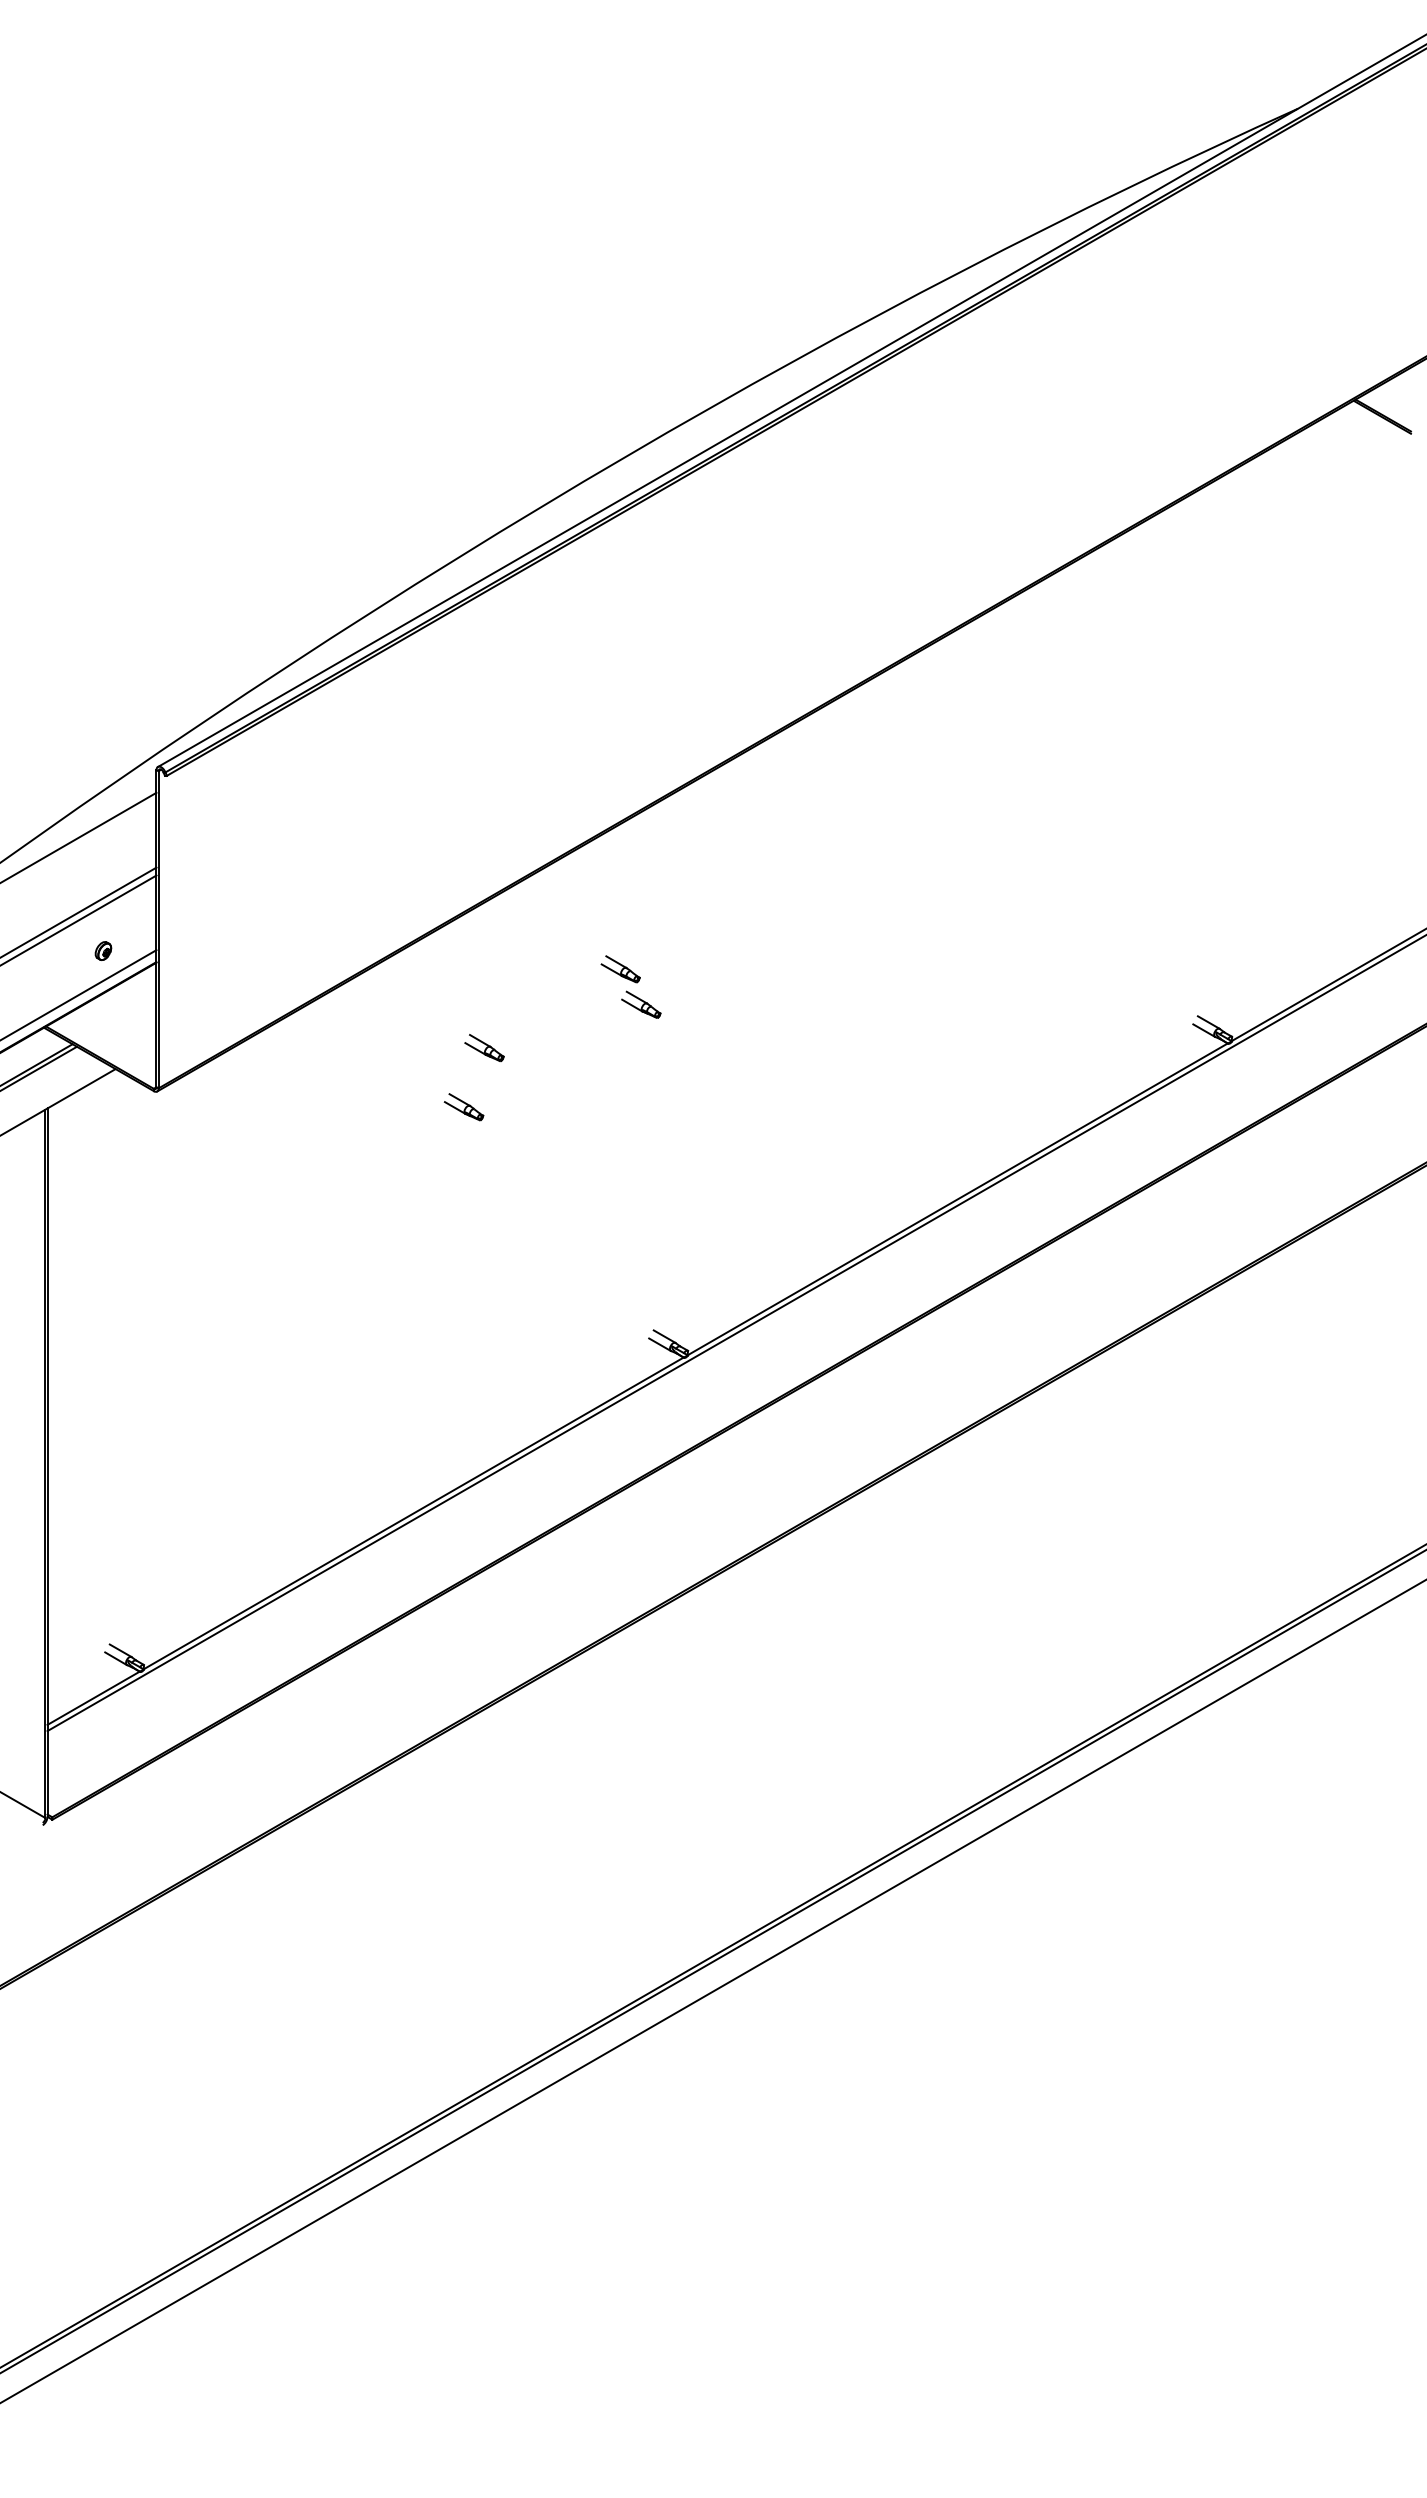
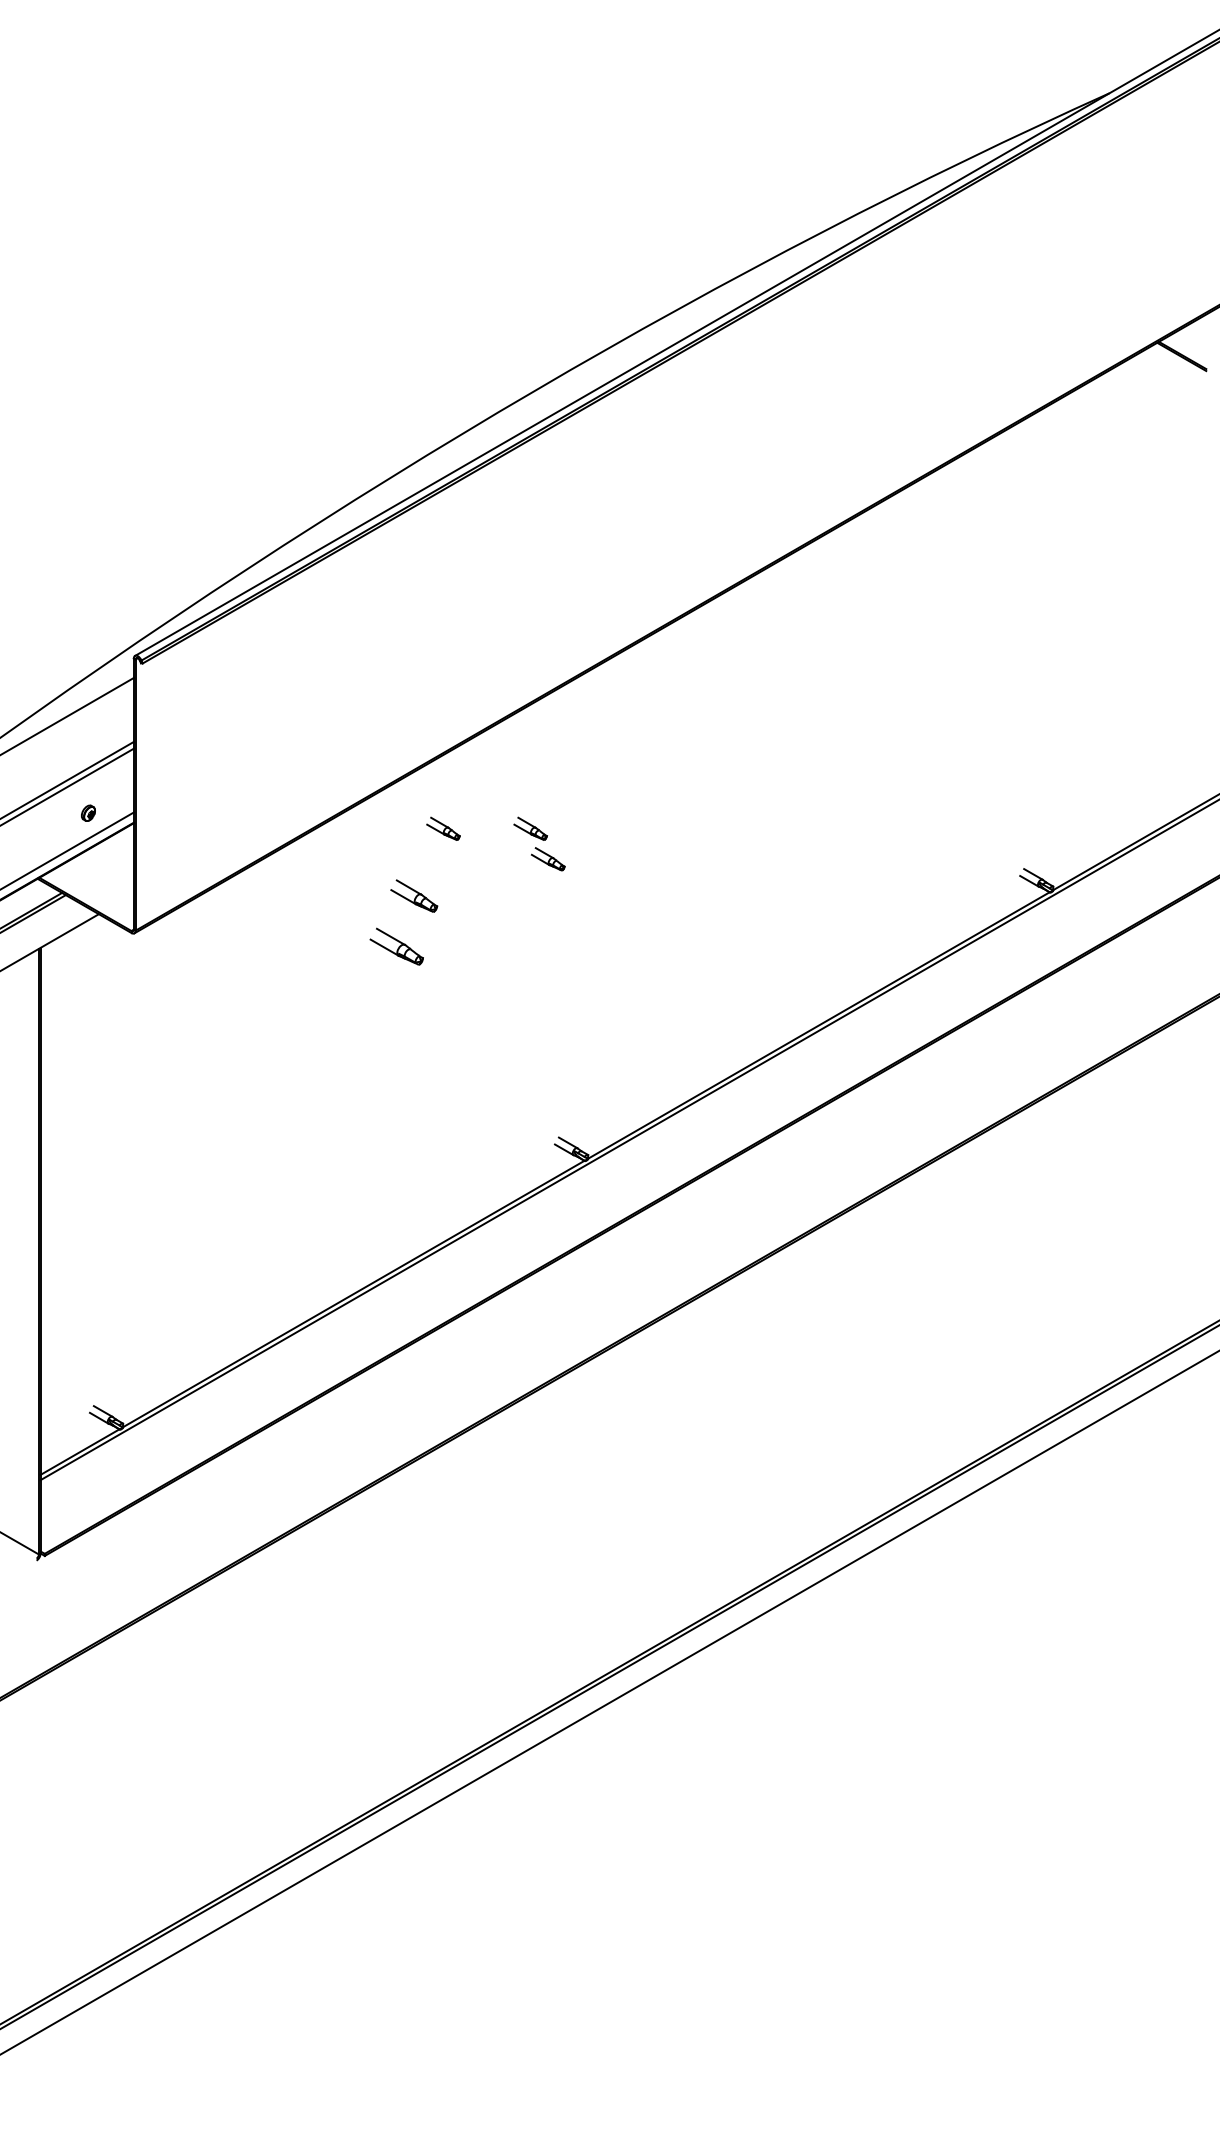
part: (518, 969) -> (443, 829), added
part: (484, 1048) -> (414, 896), size x1.4
part: (463, 1107) -> (396, 947), size x1.6

